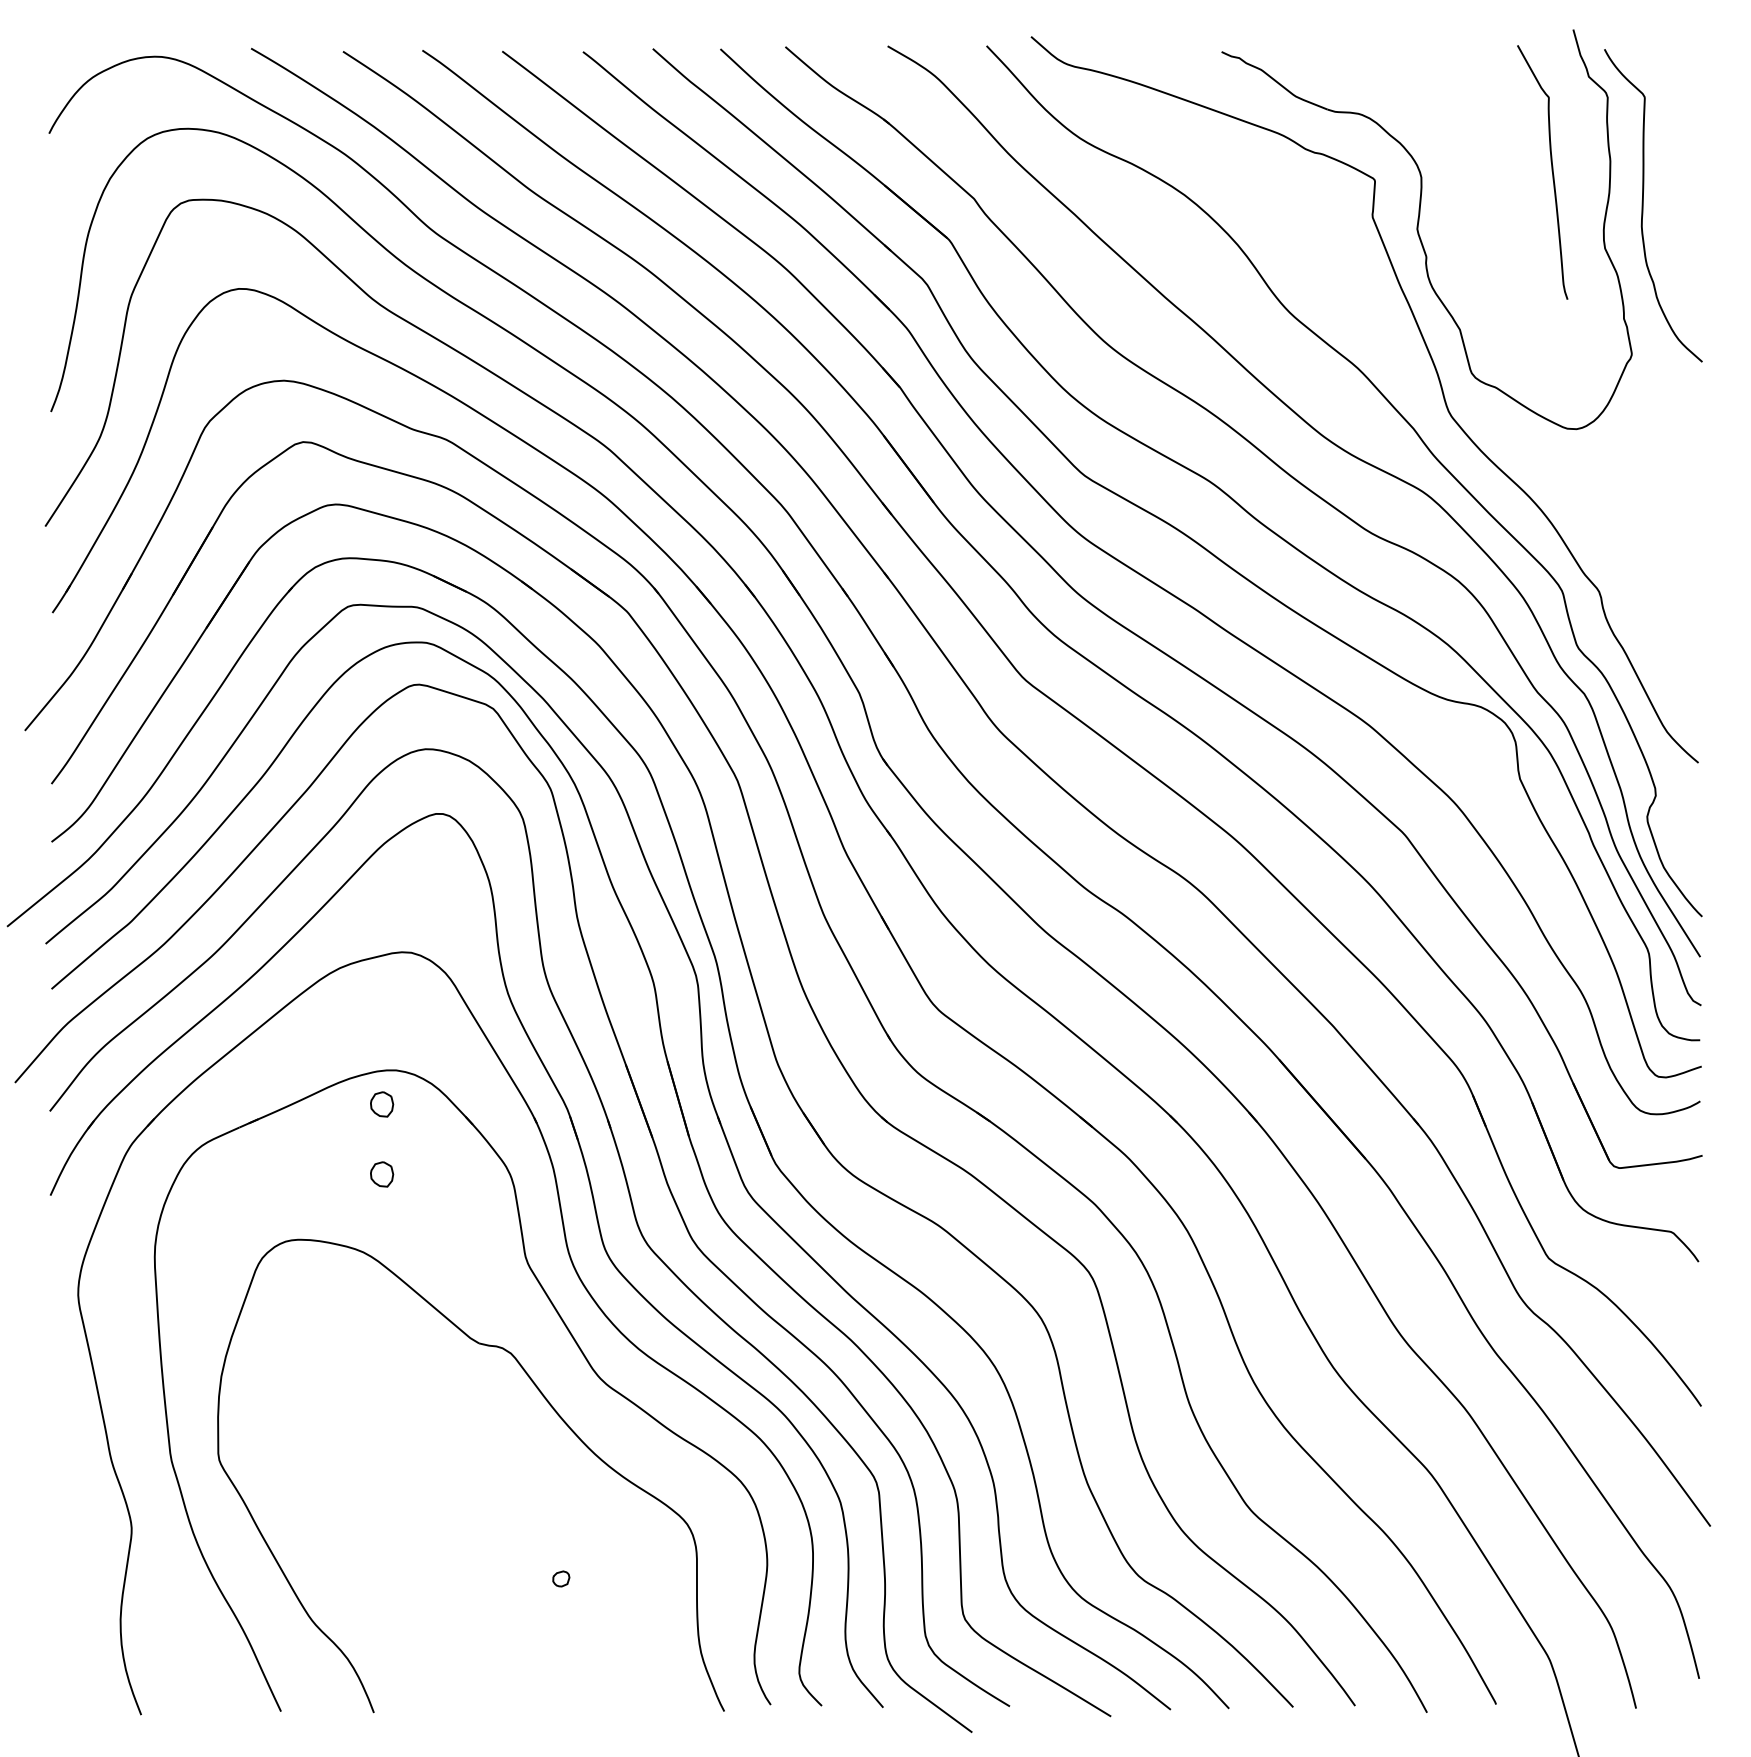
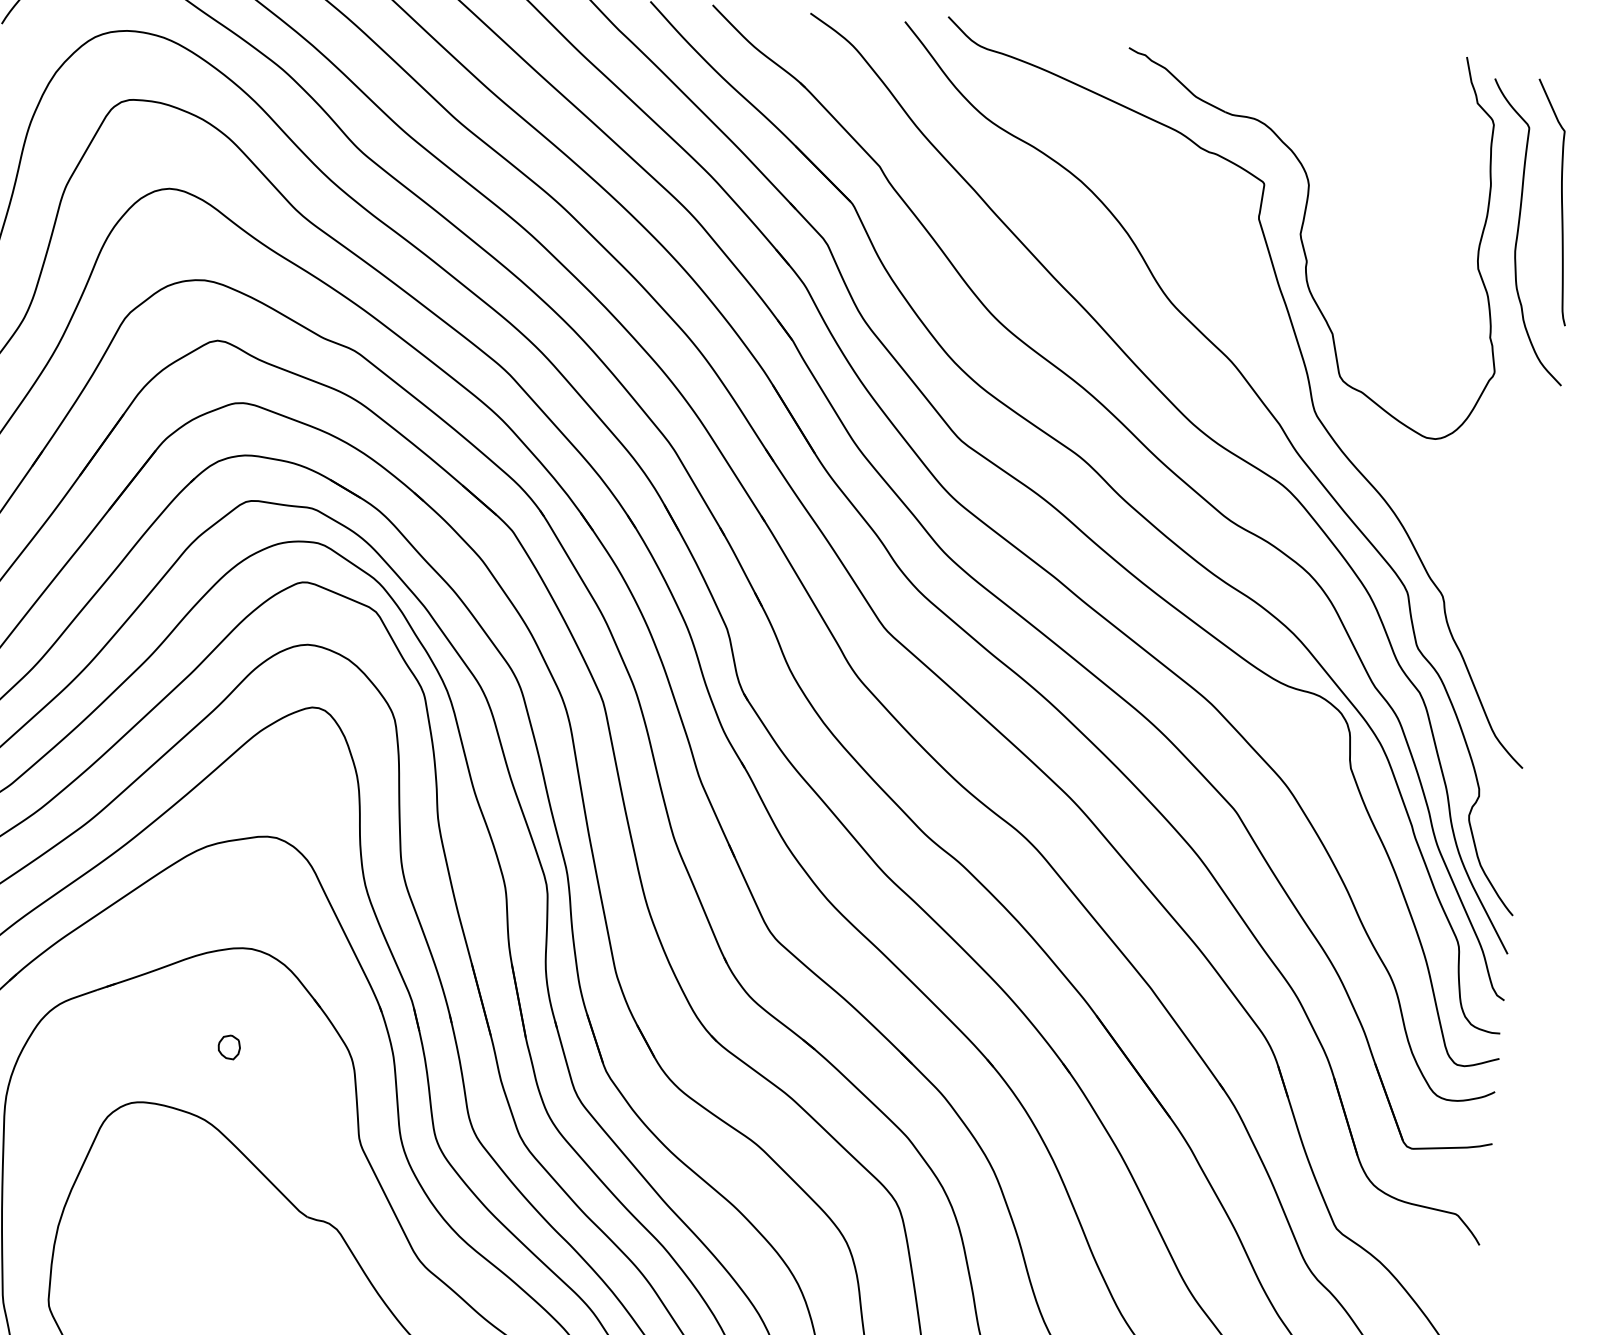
curve: (1551, 171) -> (1560, 202), moved
part: (382, 1104) -> (235, 980), removed

